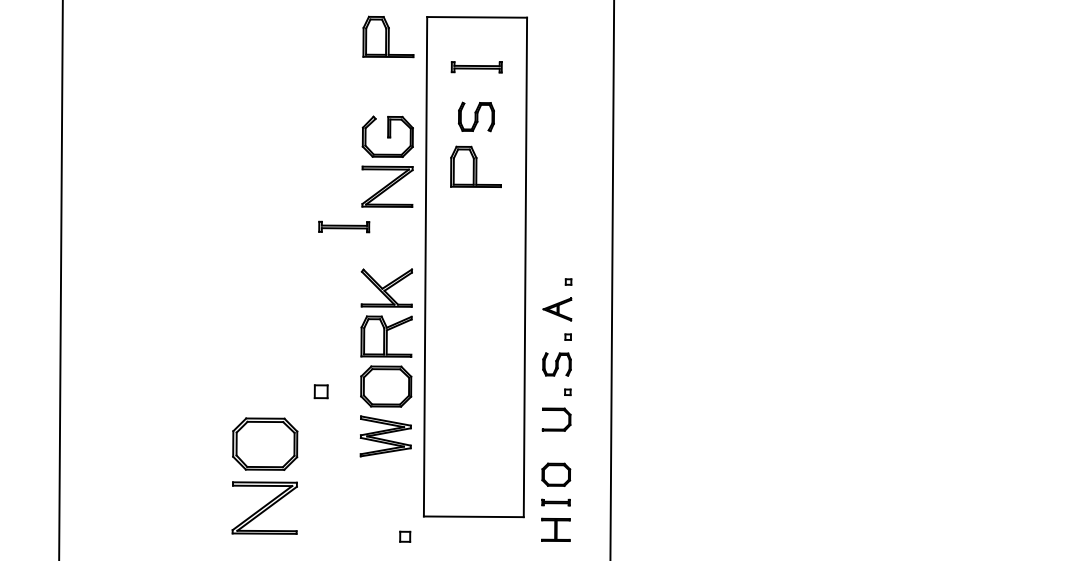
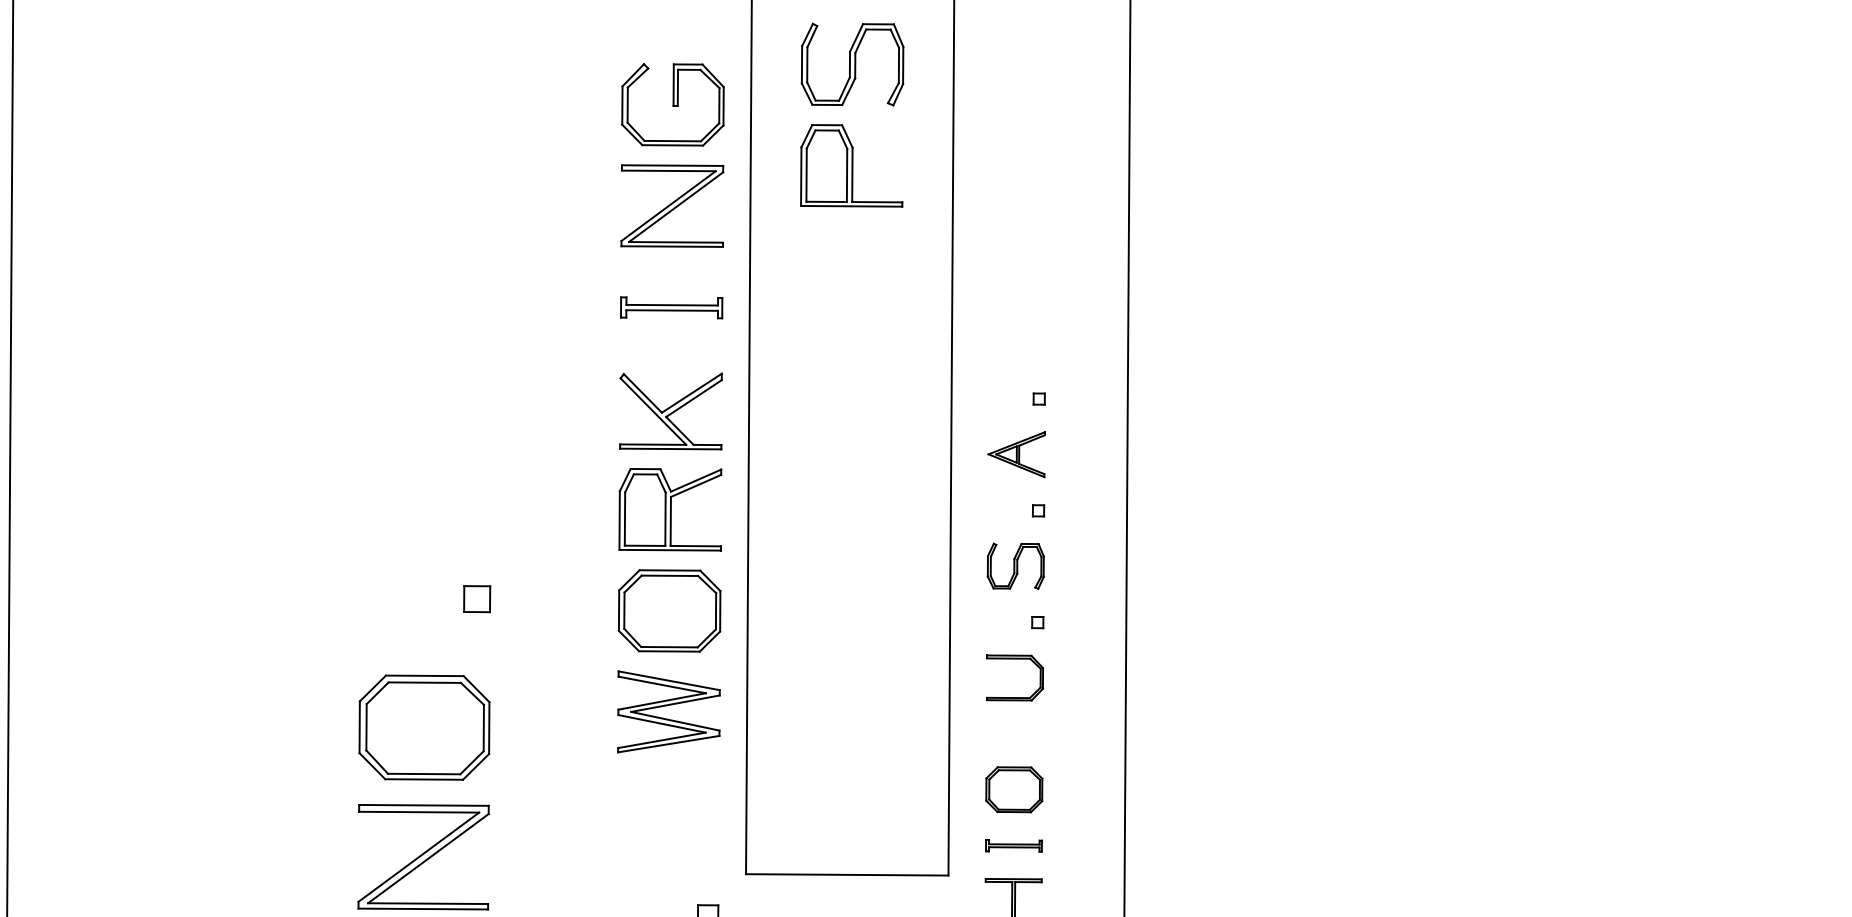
part: (476, 116) -> (852, 63), size x1.43
part: (344, 226) -> (672, 306), moved
part: (320, 391) -> (475, 598), moved

